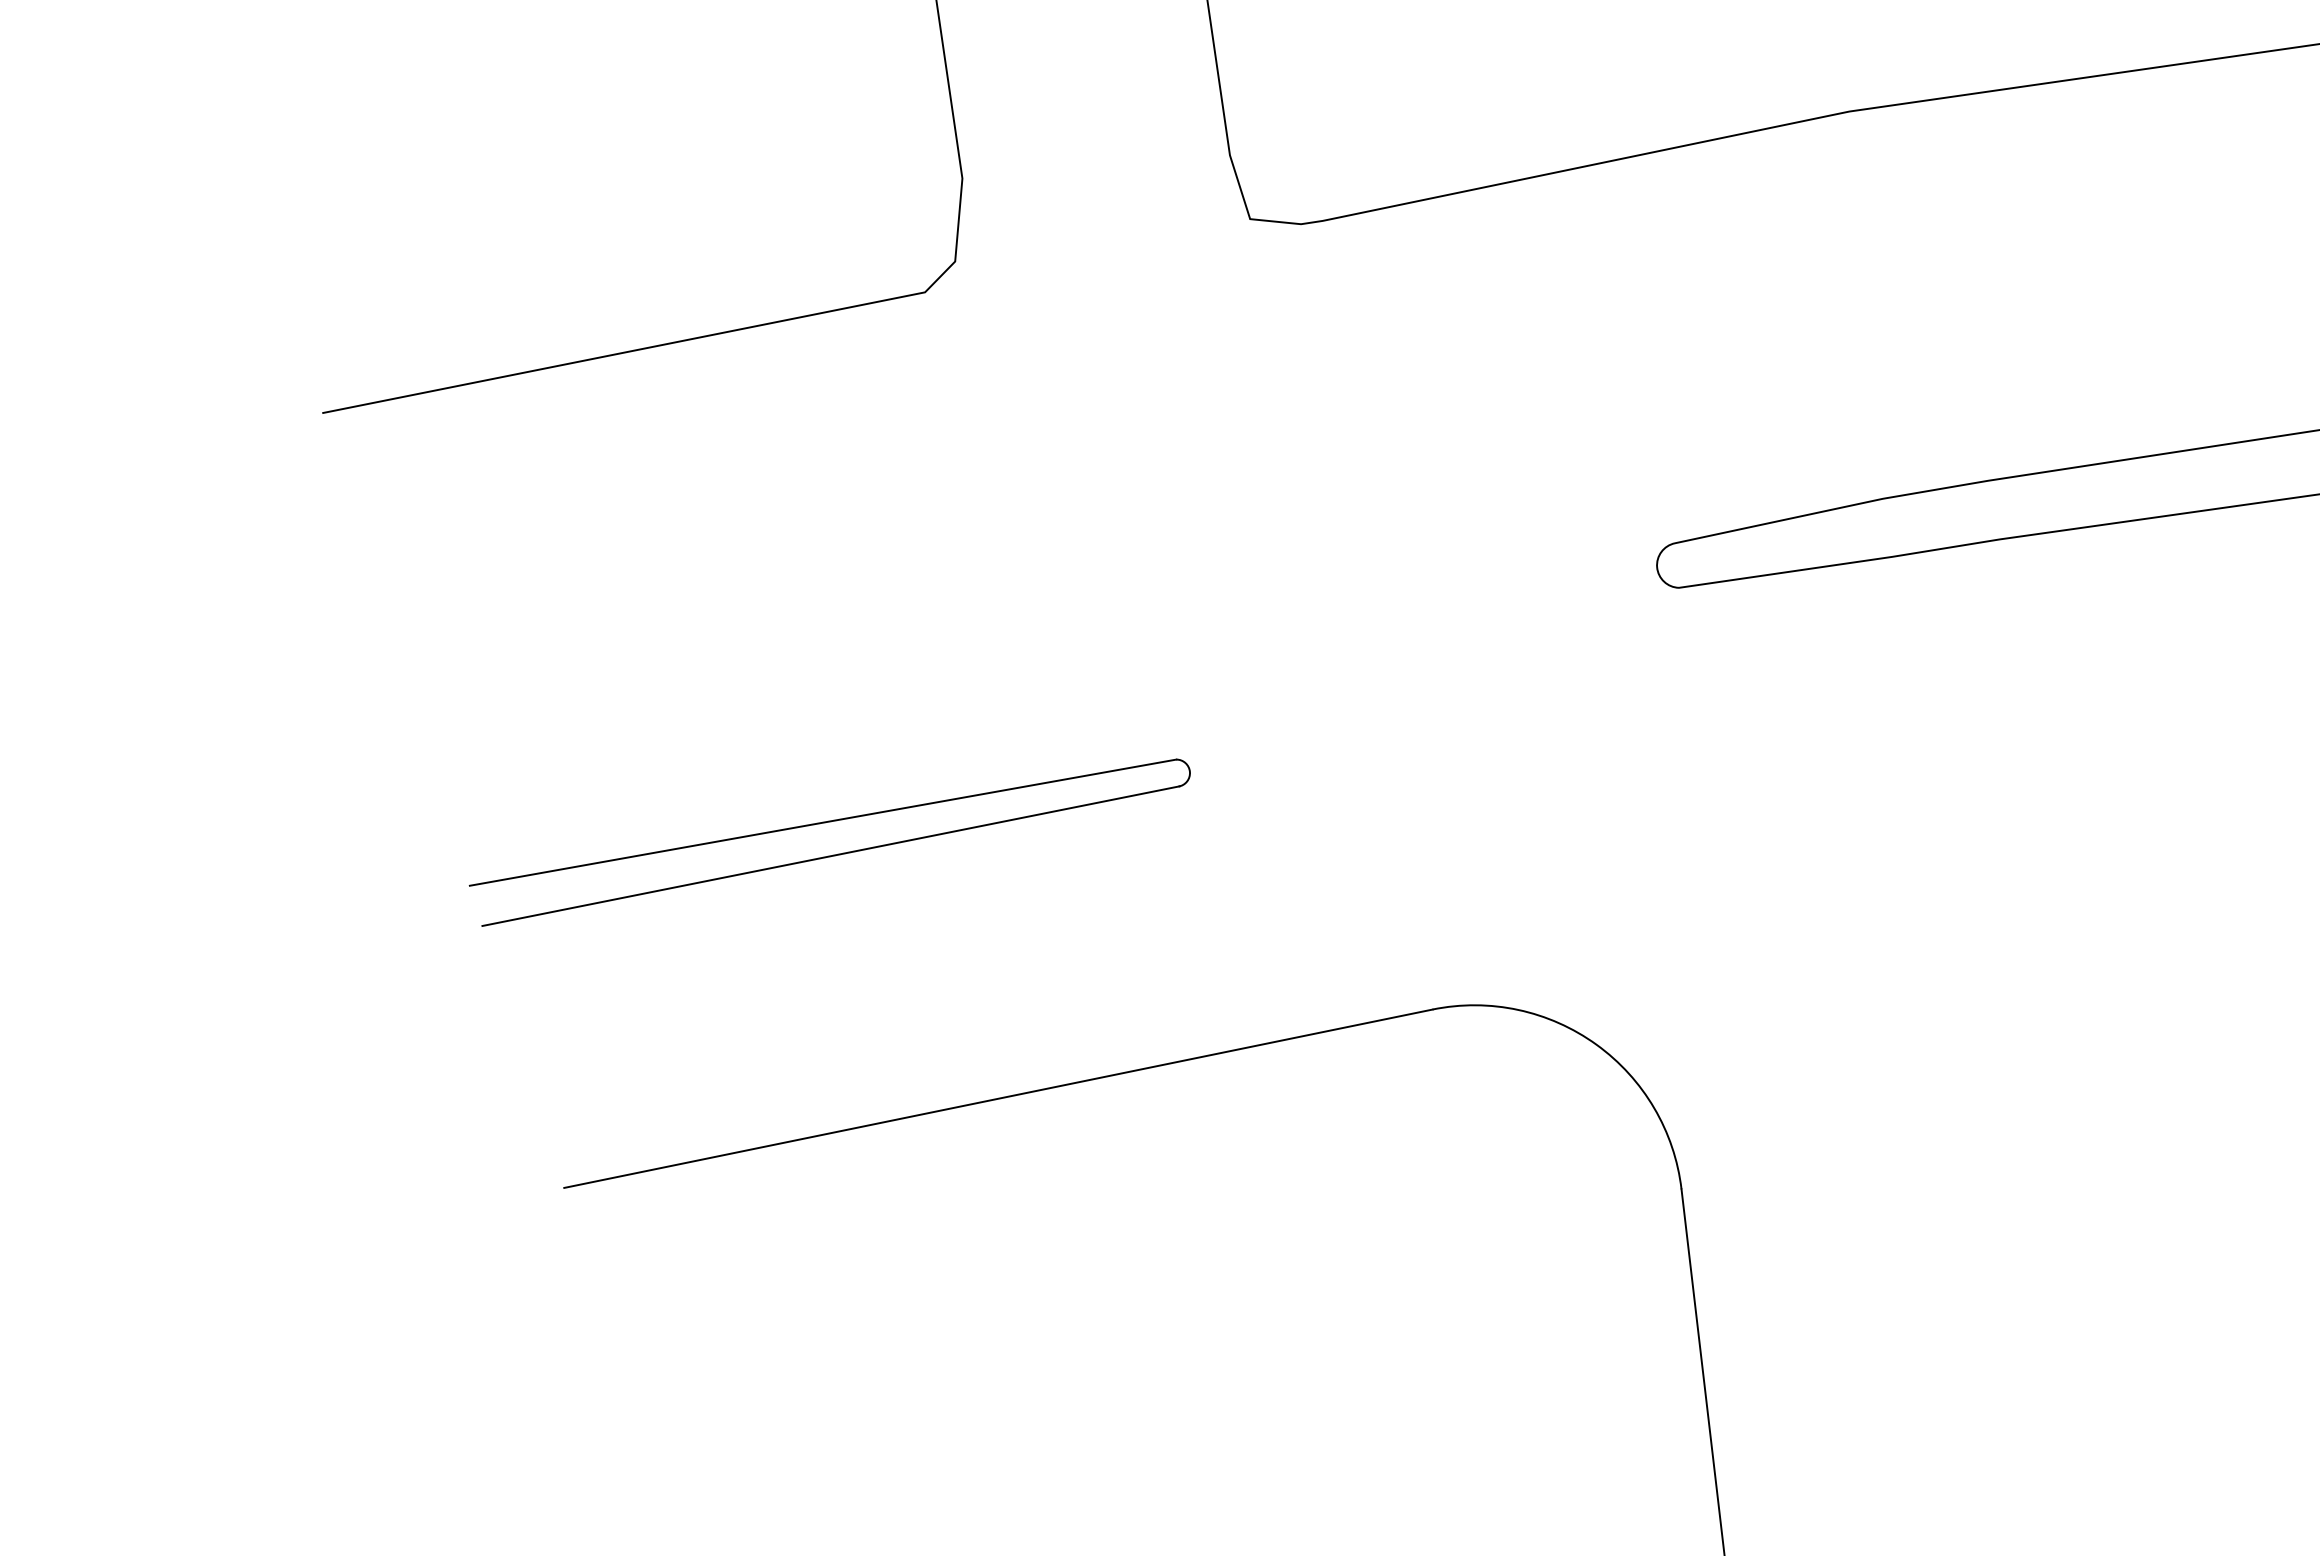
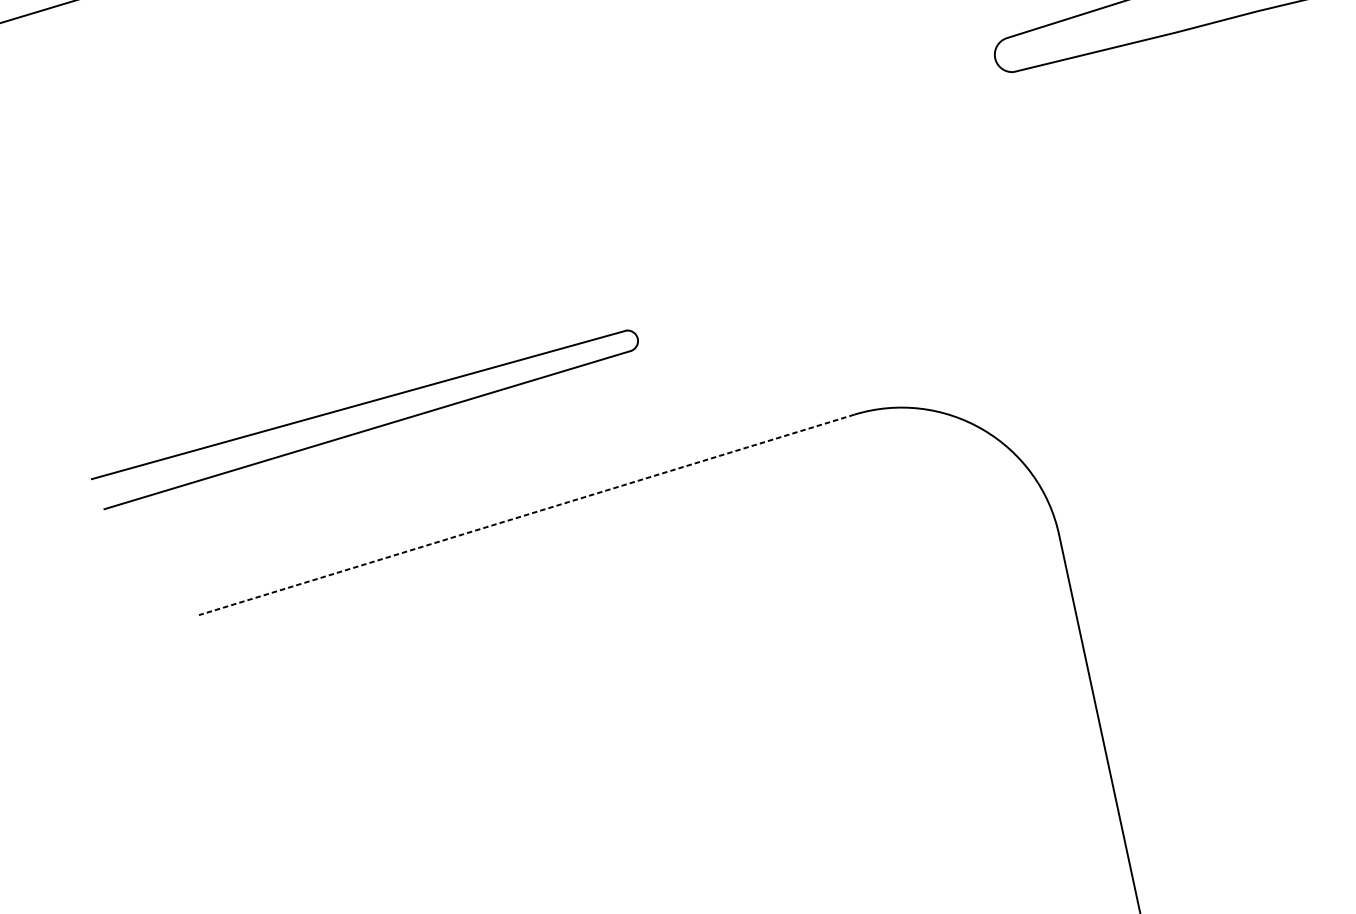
part: (833, 854) -> (369, 428), moved
line: (997, 1098) -> (526, 514), solid -> dashed

